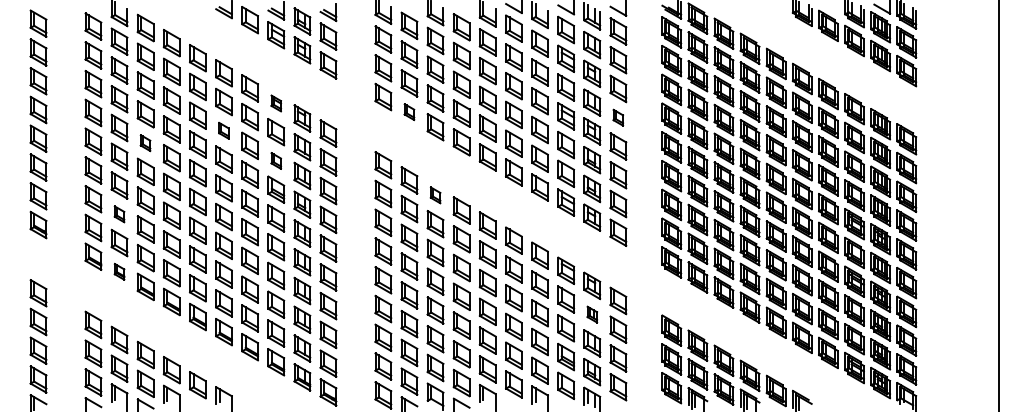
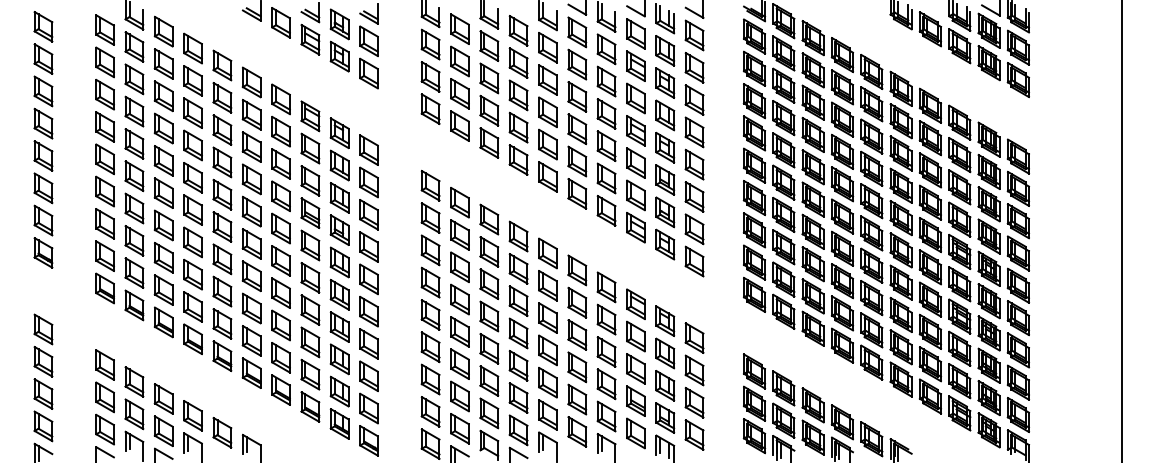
part: (276, 103) -> (310, 116), size x1.67
part: (409, 111) -> (459, 125), size x1.67
part: (618, 117) -> (694, 132), size x1.67
part: (223, 130) -> (251, 146), size x1.67
part: (145, 142) -> (163, 160), size x1.67
part: (276, 160) -> (310, 180), size x1.67
part: (435, 195) -> (489, 219), size x1.67
part: (119, 214) -> (134, 240), size x1.67
part: (119, 271) -> (134, 305), size x1.67
part: (592, 314) -> (665, 353), size x1.67

